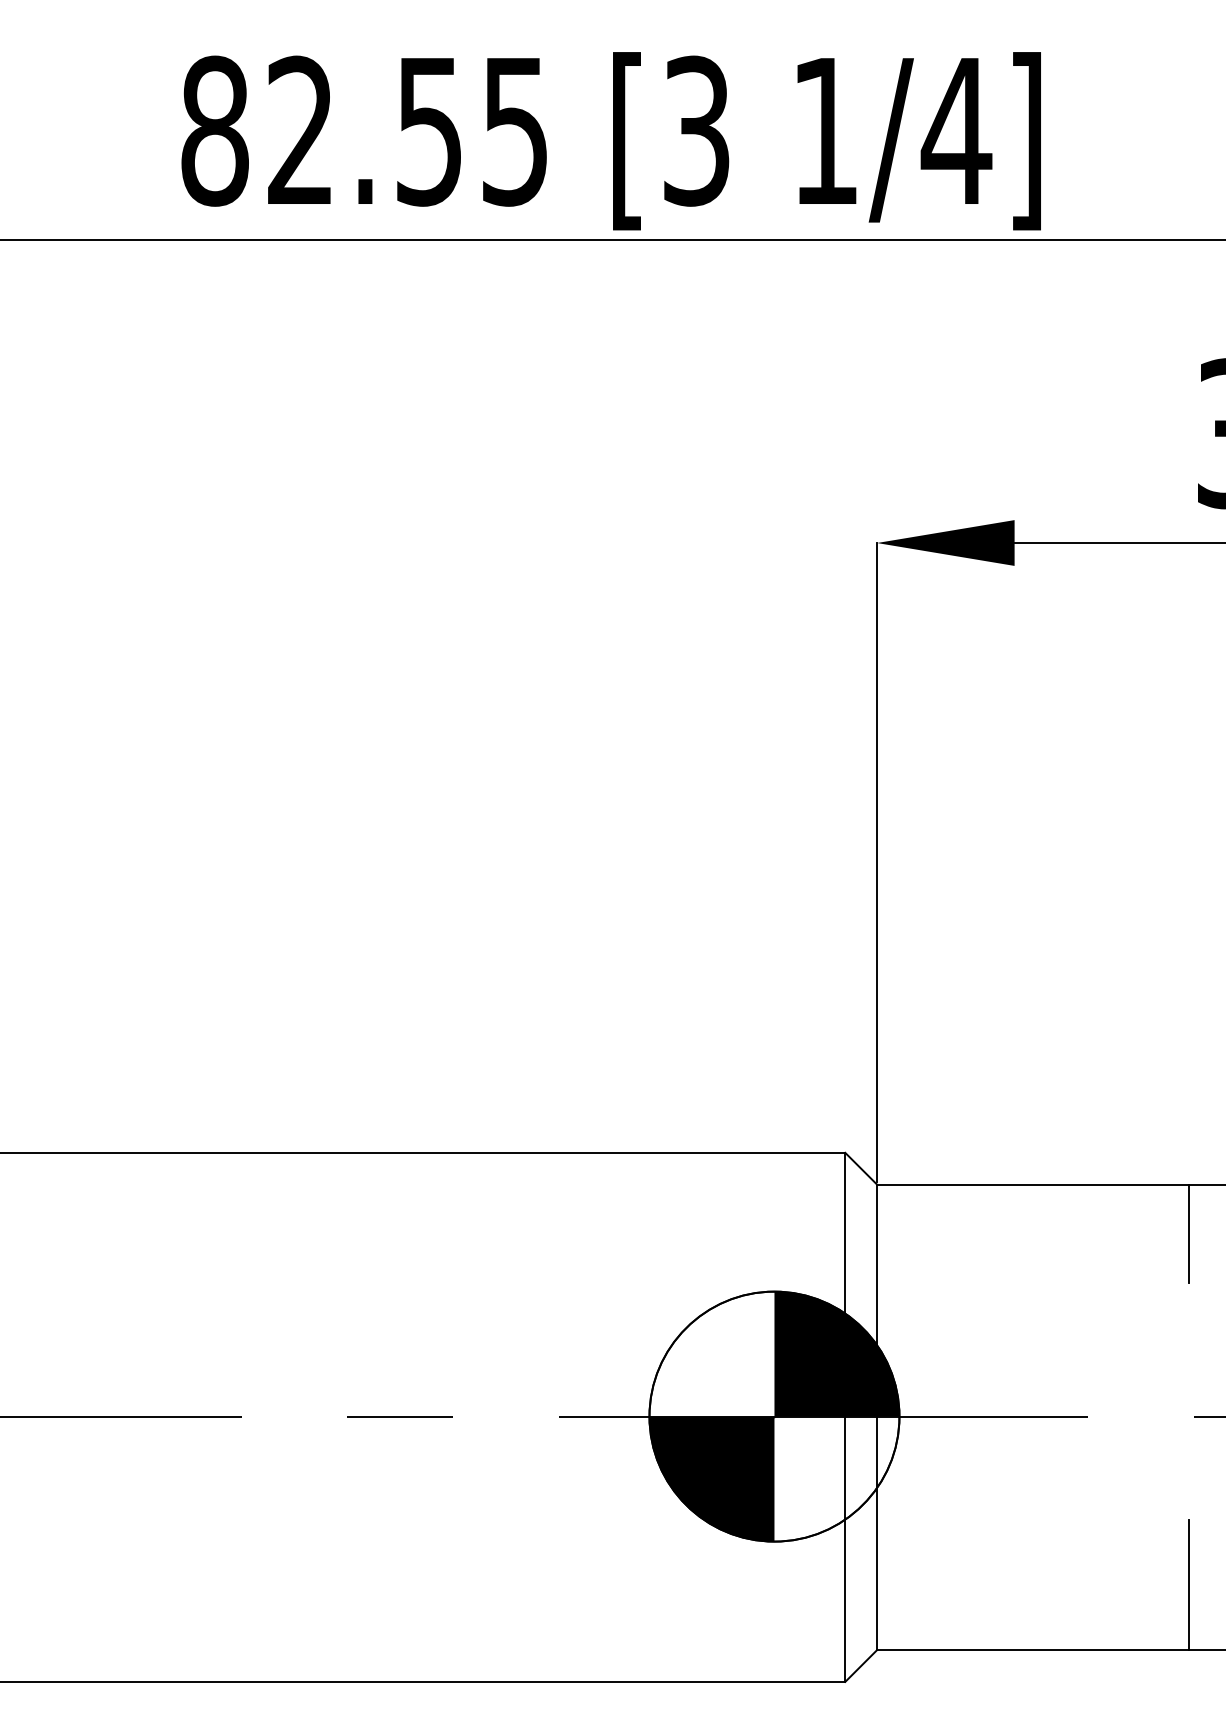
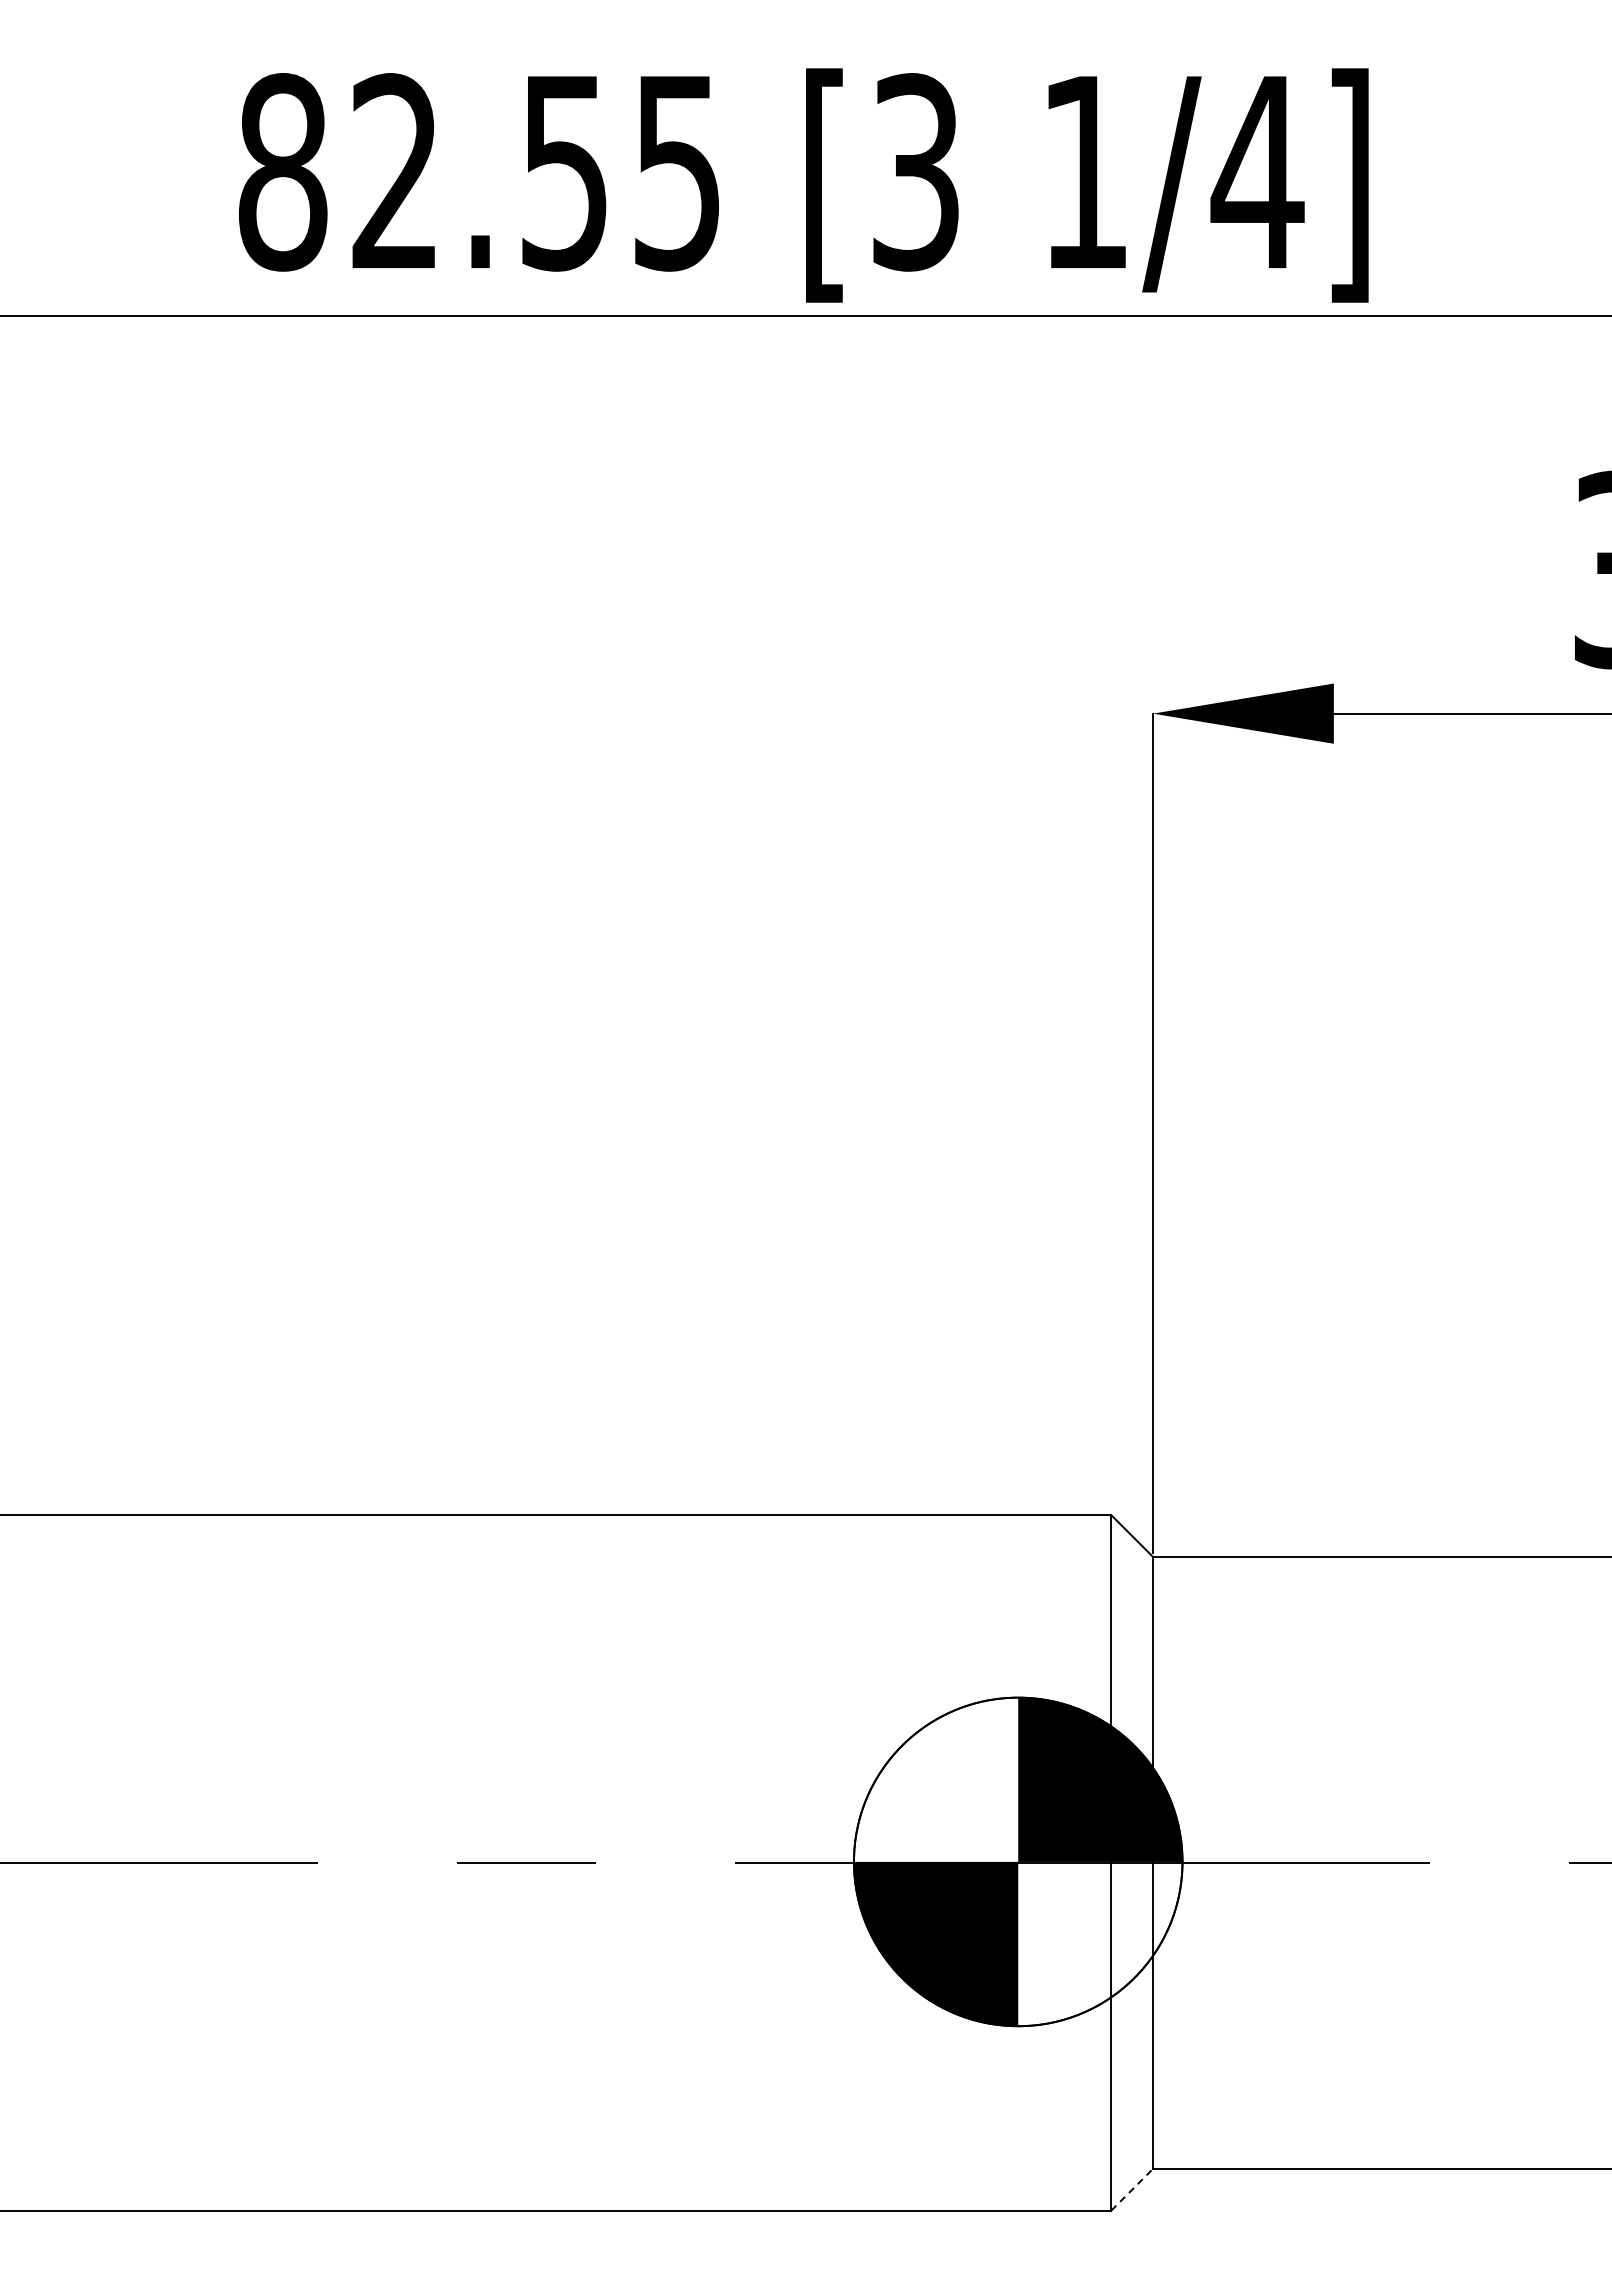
line: (1189, 1233) -> (1563, 1621), removed
line: (1189, 1584) -> (1563, 2082), removed
line: (861, 1665) -> (1132, 2189), solid -> dashed

